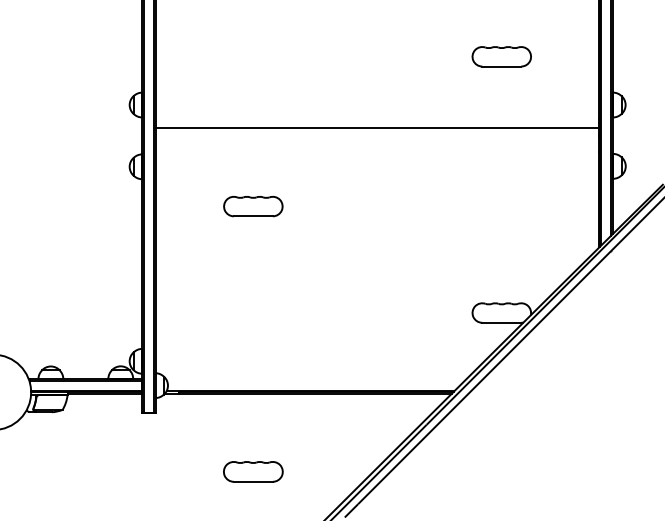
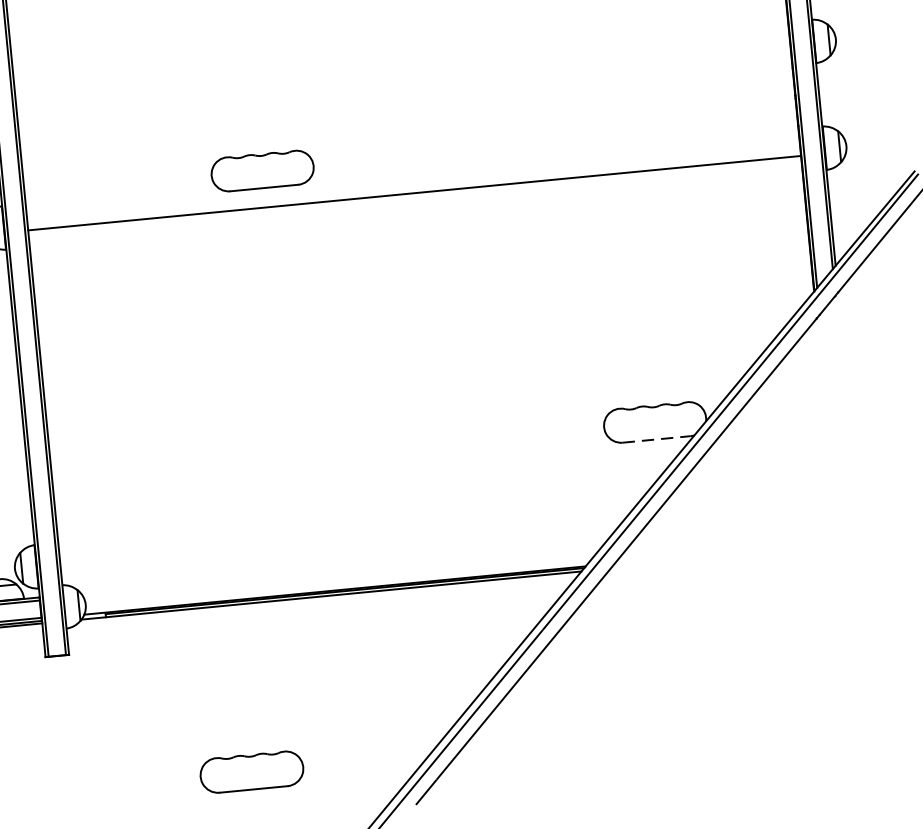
line: (377, 128) -> (414, 193), moved
part: (253, 206) -> (262, 170), moved
line: (501, 322) -> (656, 438), solid -> dashed
part: (253, 471) -> (252, 771), moved

